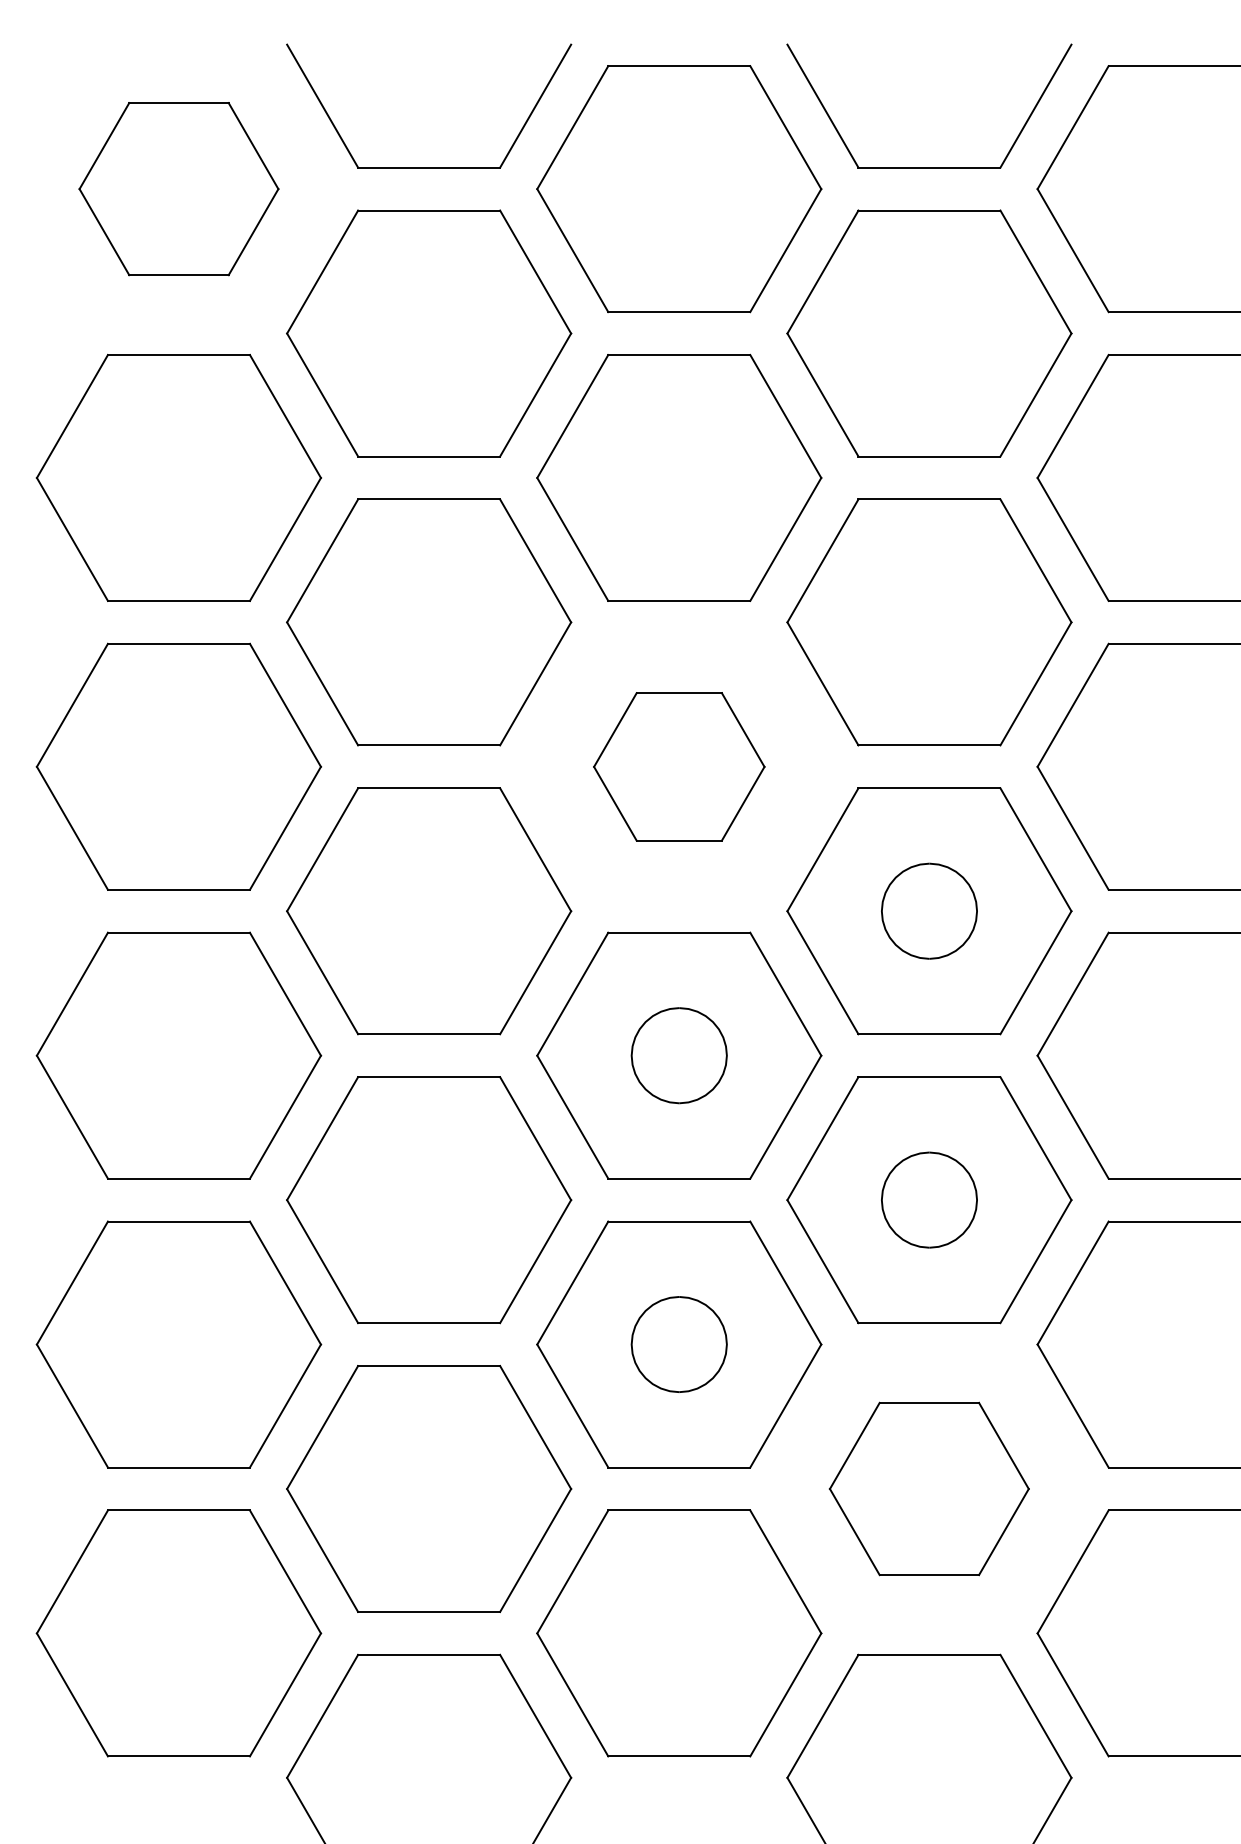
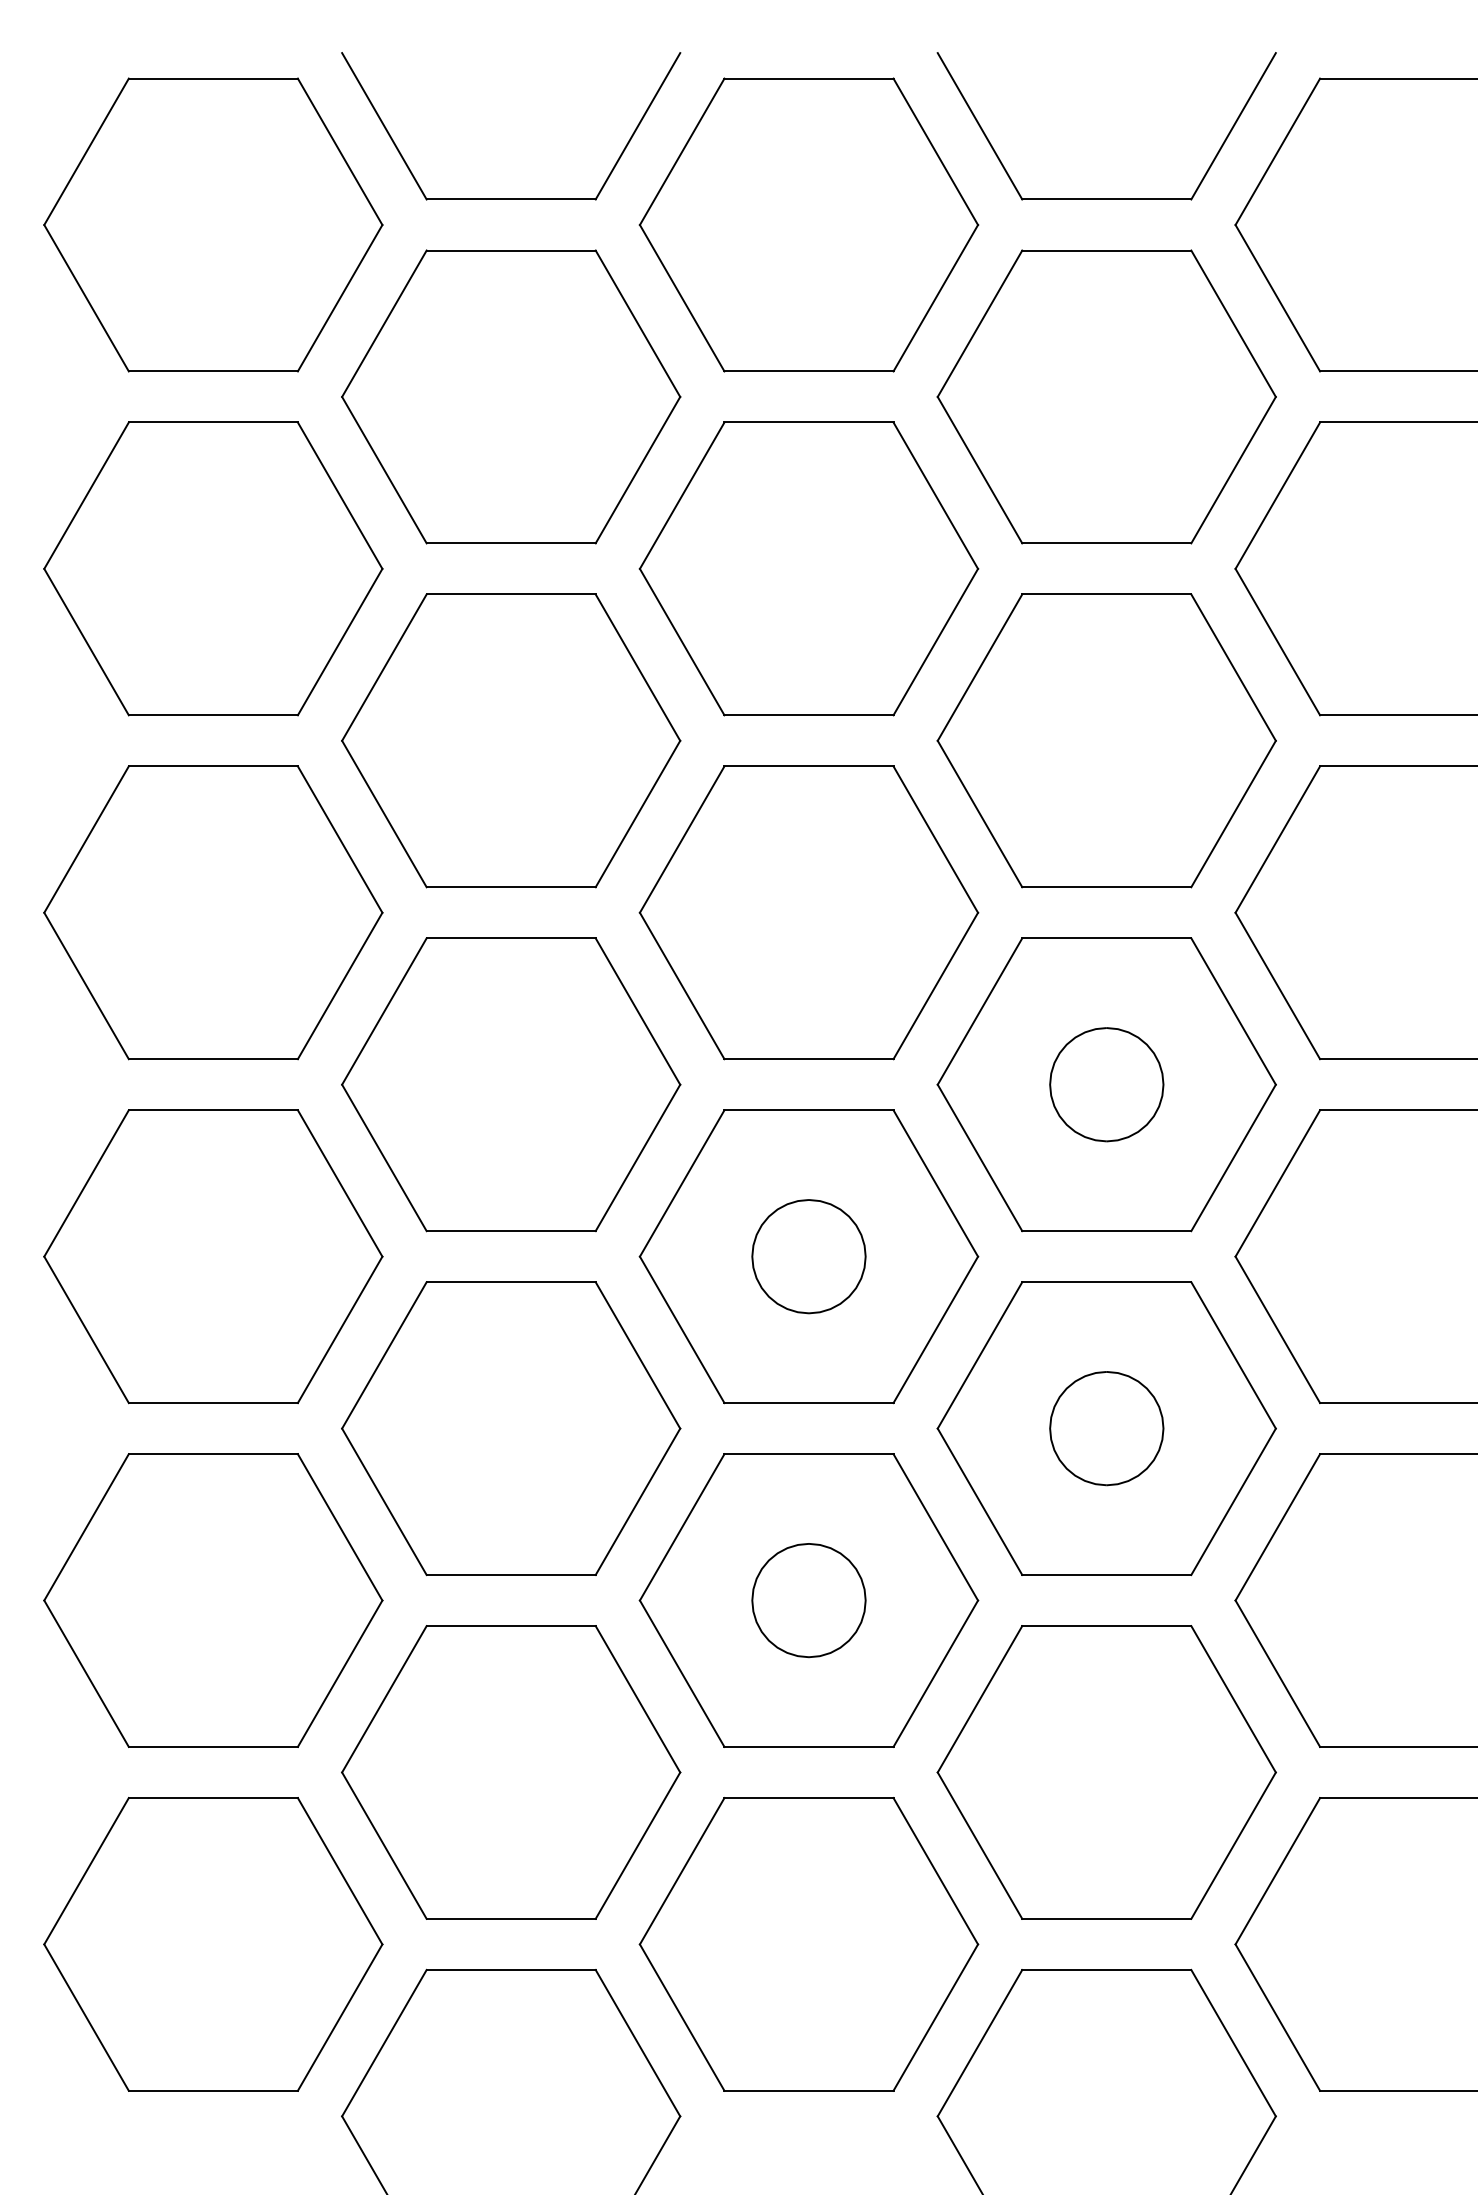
part: (179, 188) -> (213, 224), size x1.43
part: (678, 766) -> (808, 912), size x1.67
part: (929, 1489) -> (1106, 1772), size x1.43

